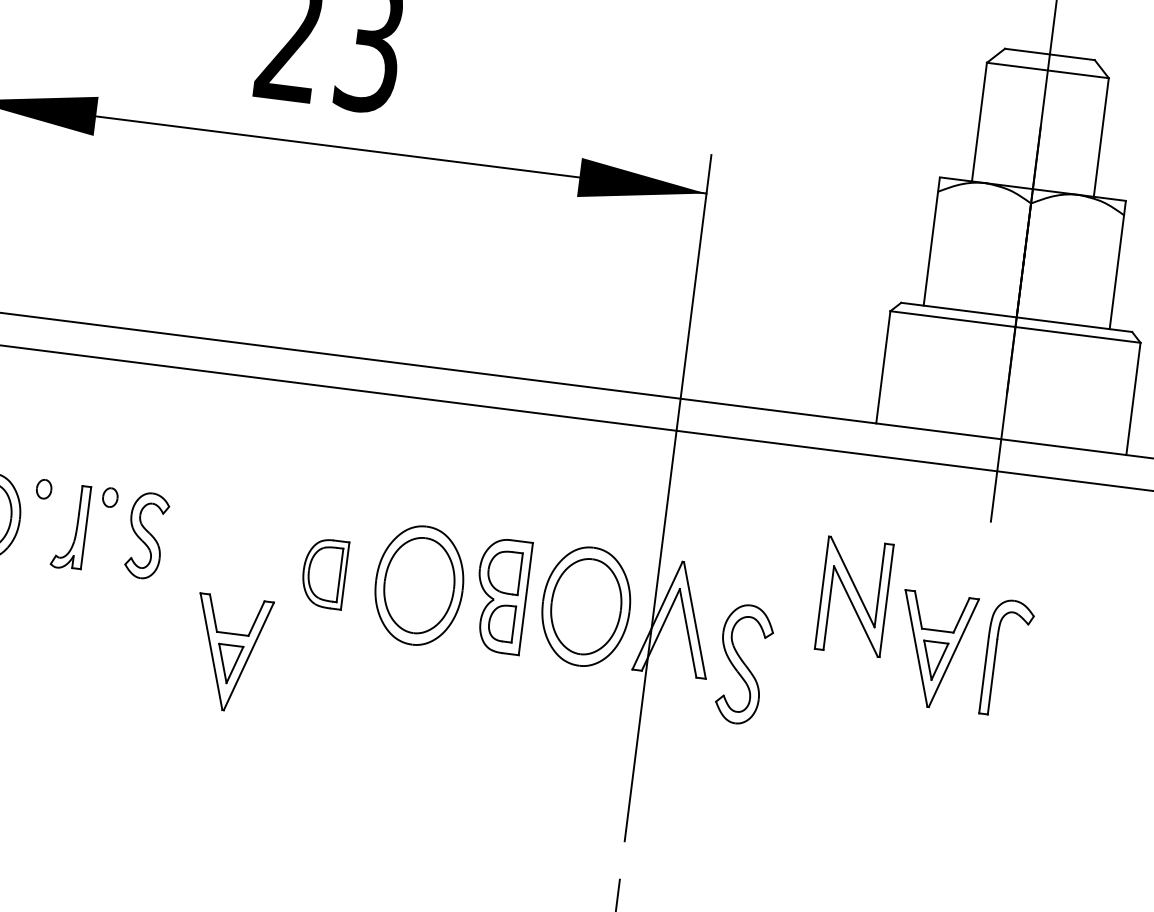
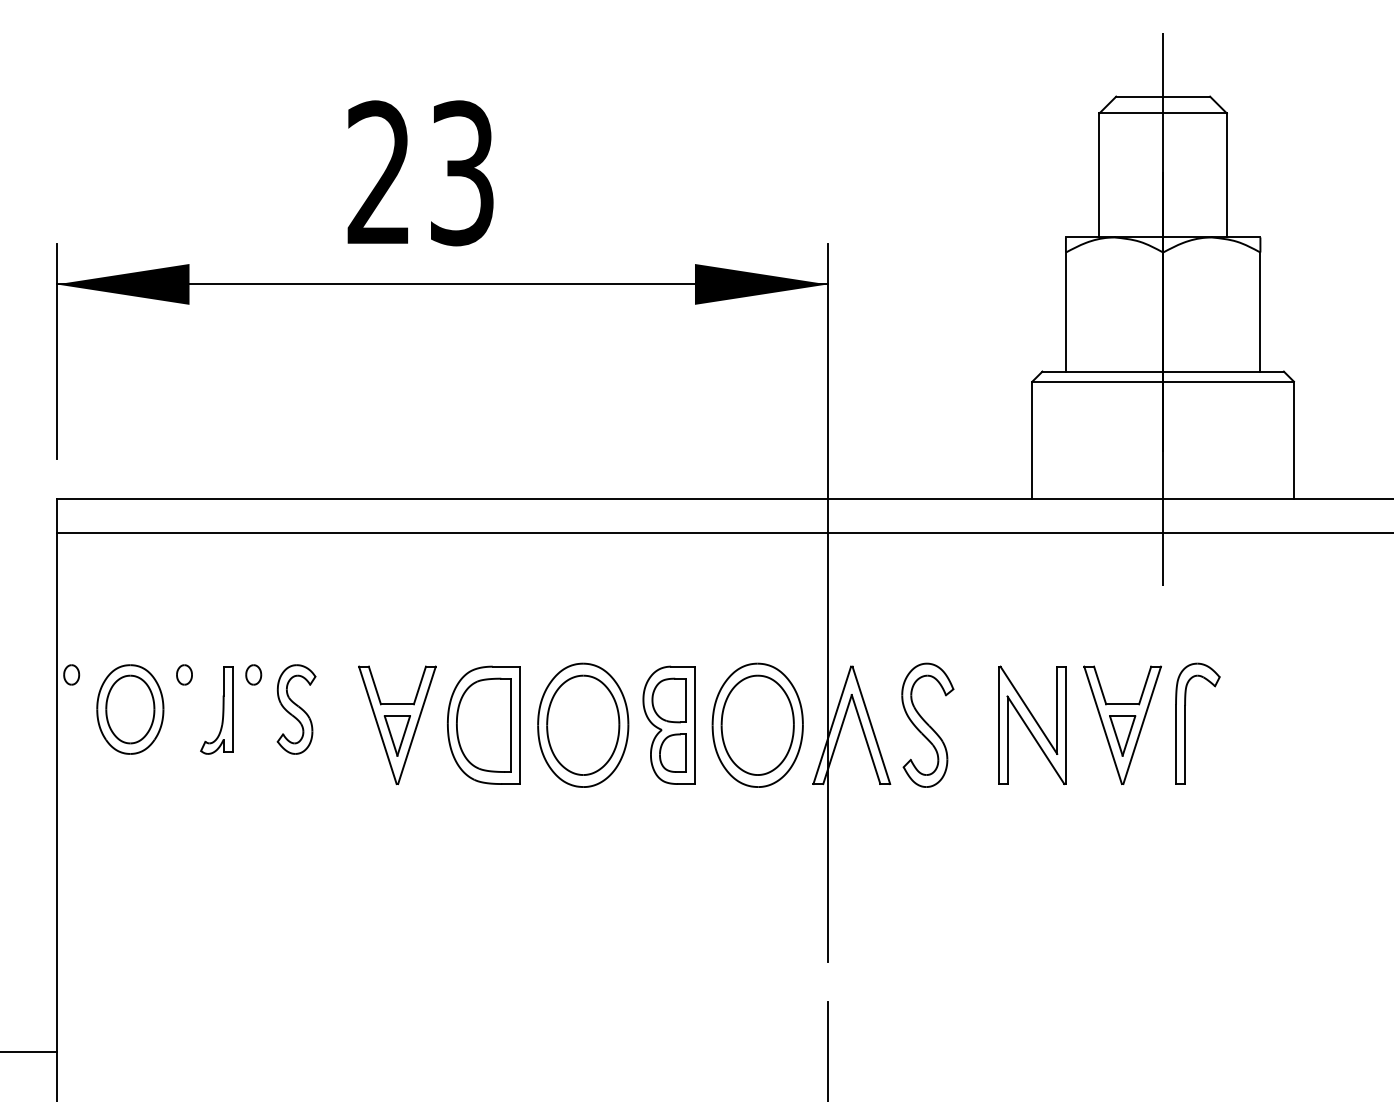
part: (324, 572) -> (483, 724), size x1.67
part: (854, 597) -> (1032, 725), moved
part: (230, 653) -> (397, 724), moved
part: (743, 663) -> (927, 724), moved

